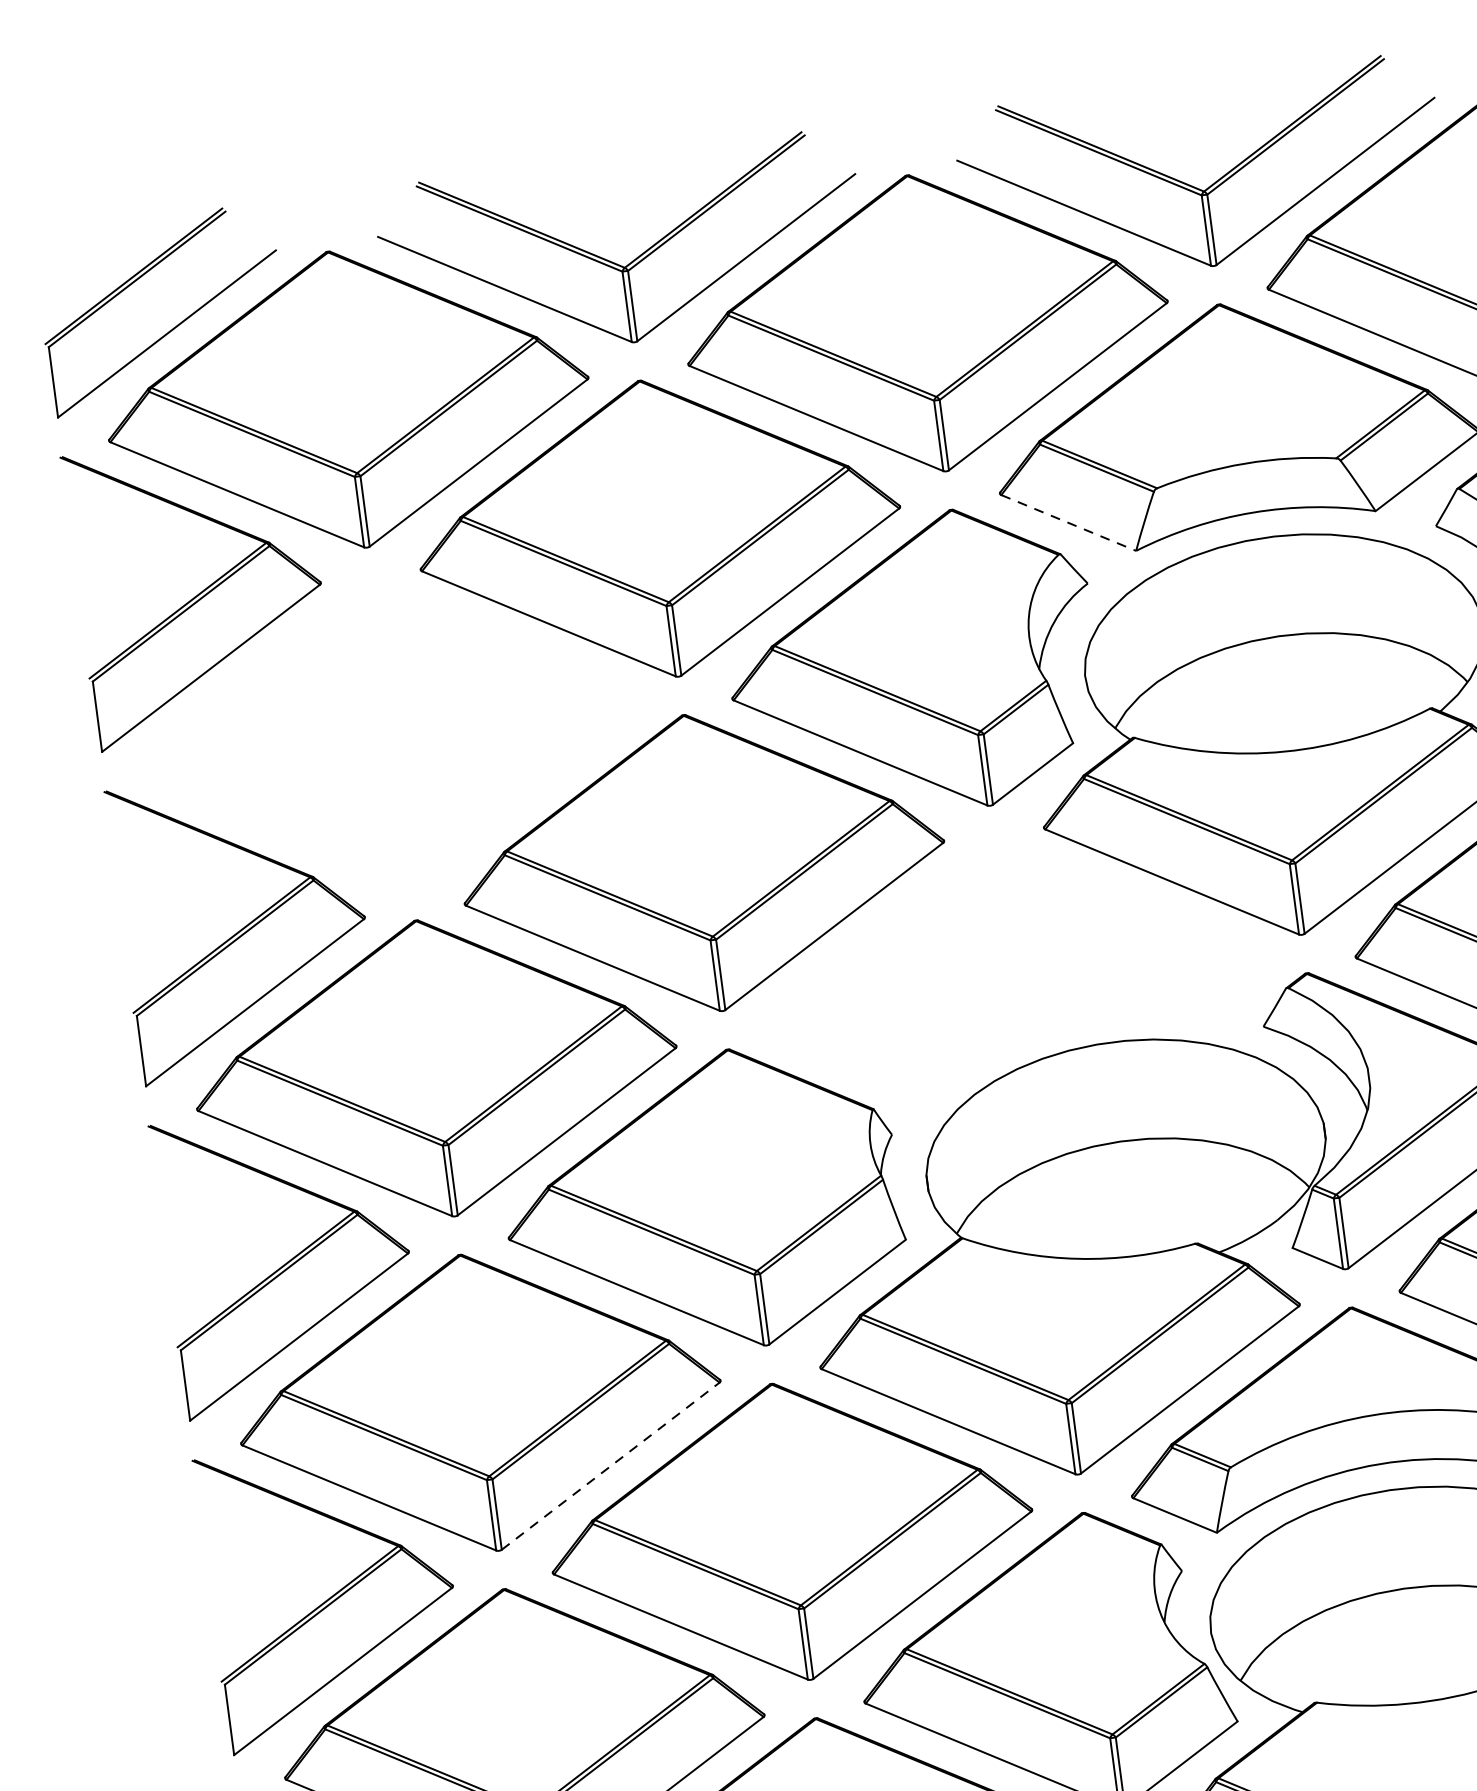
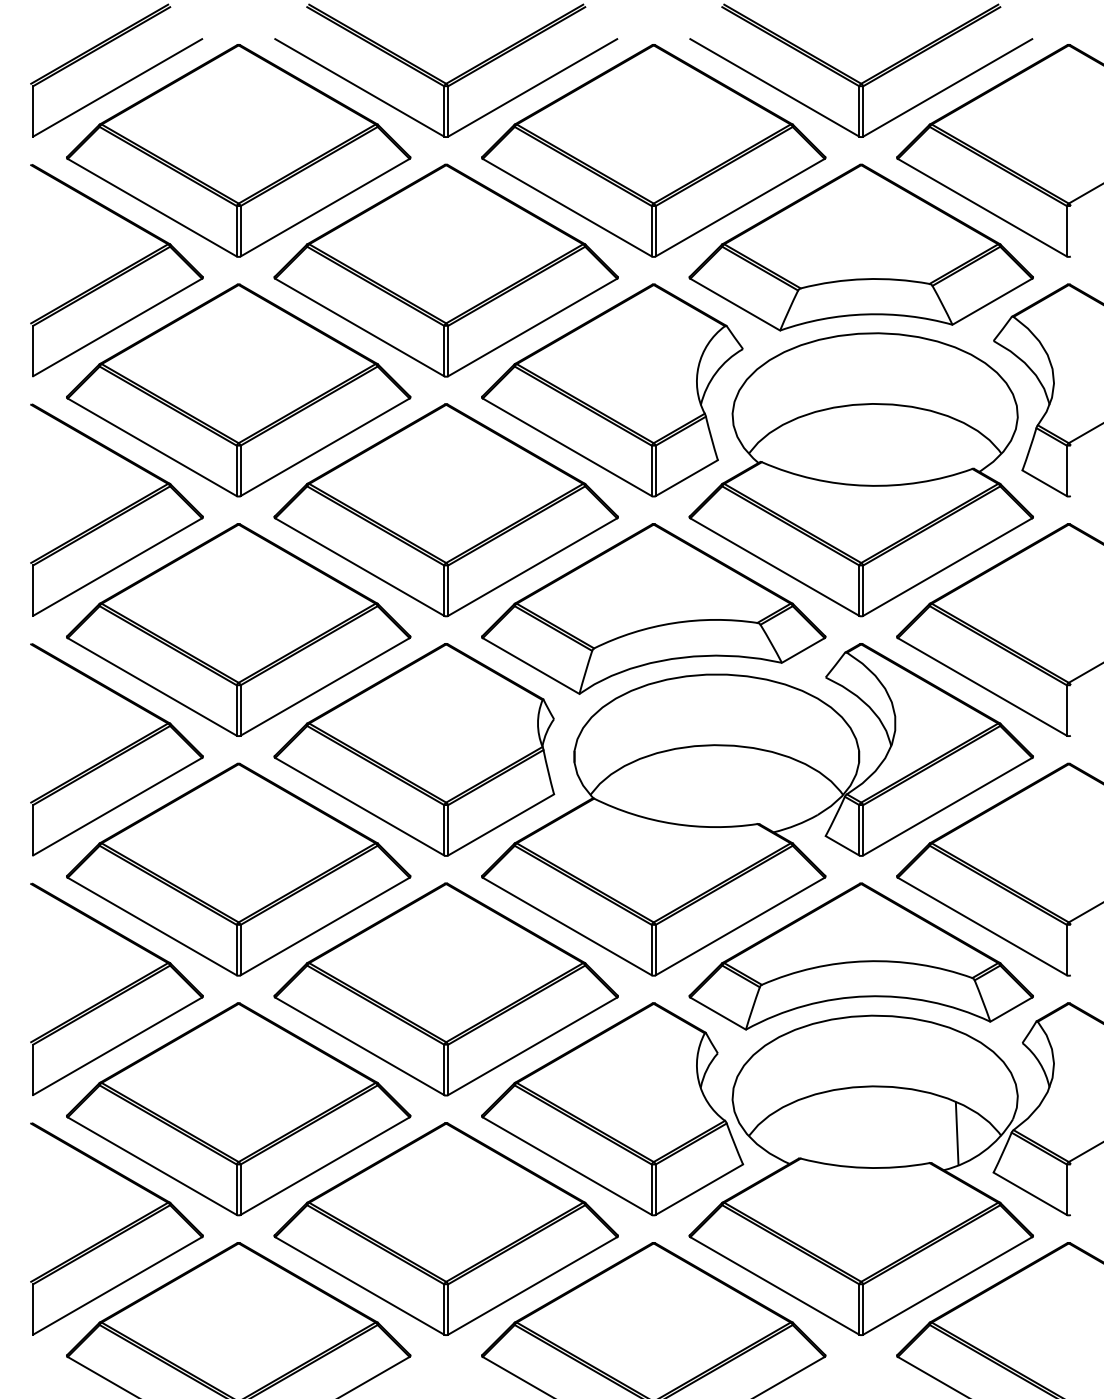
line: (1069, 522) -> (735, 304), dashed -> solid
part: (391, 734) -> (238, 390), added
part: (1010, 962) -> (653, 608), added
line: (611, 1466) -> (325, 926), dashed -> solid

